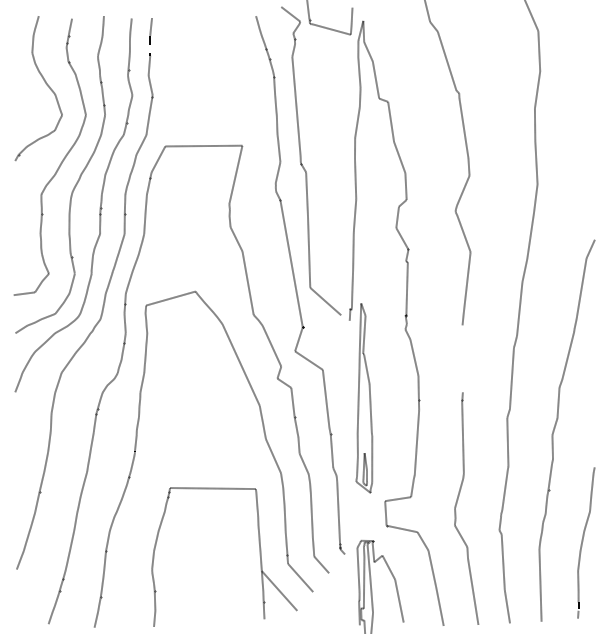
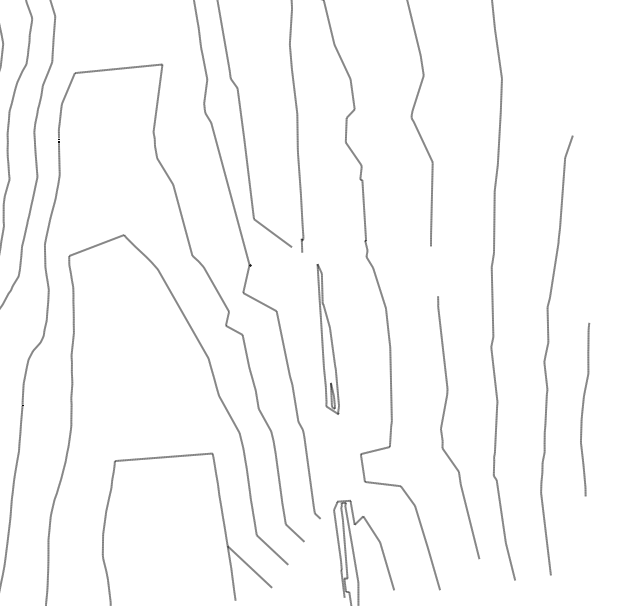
part: (364, 398) -> (326, 339), size x0.7
curve: (456, 507) -> (442, 427), moved
curve: (583, 541) -> (584, 408), moved

